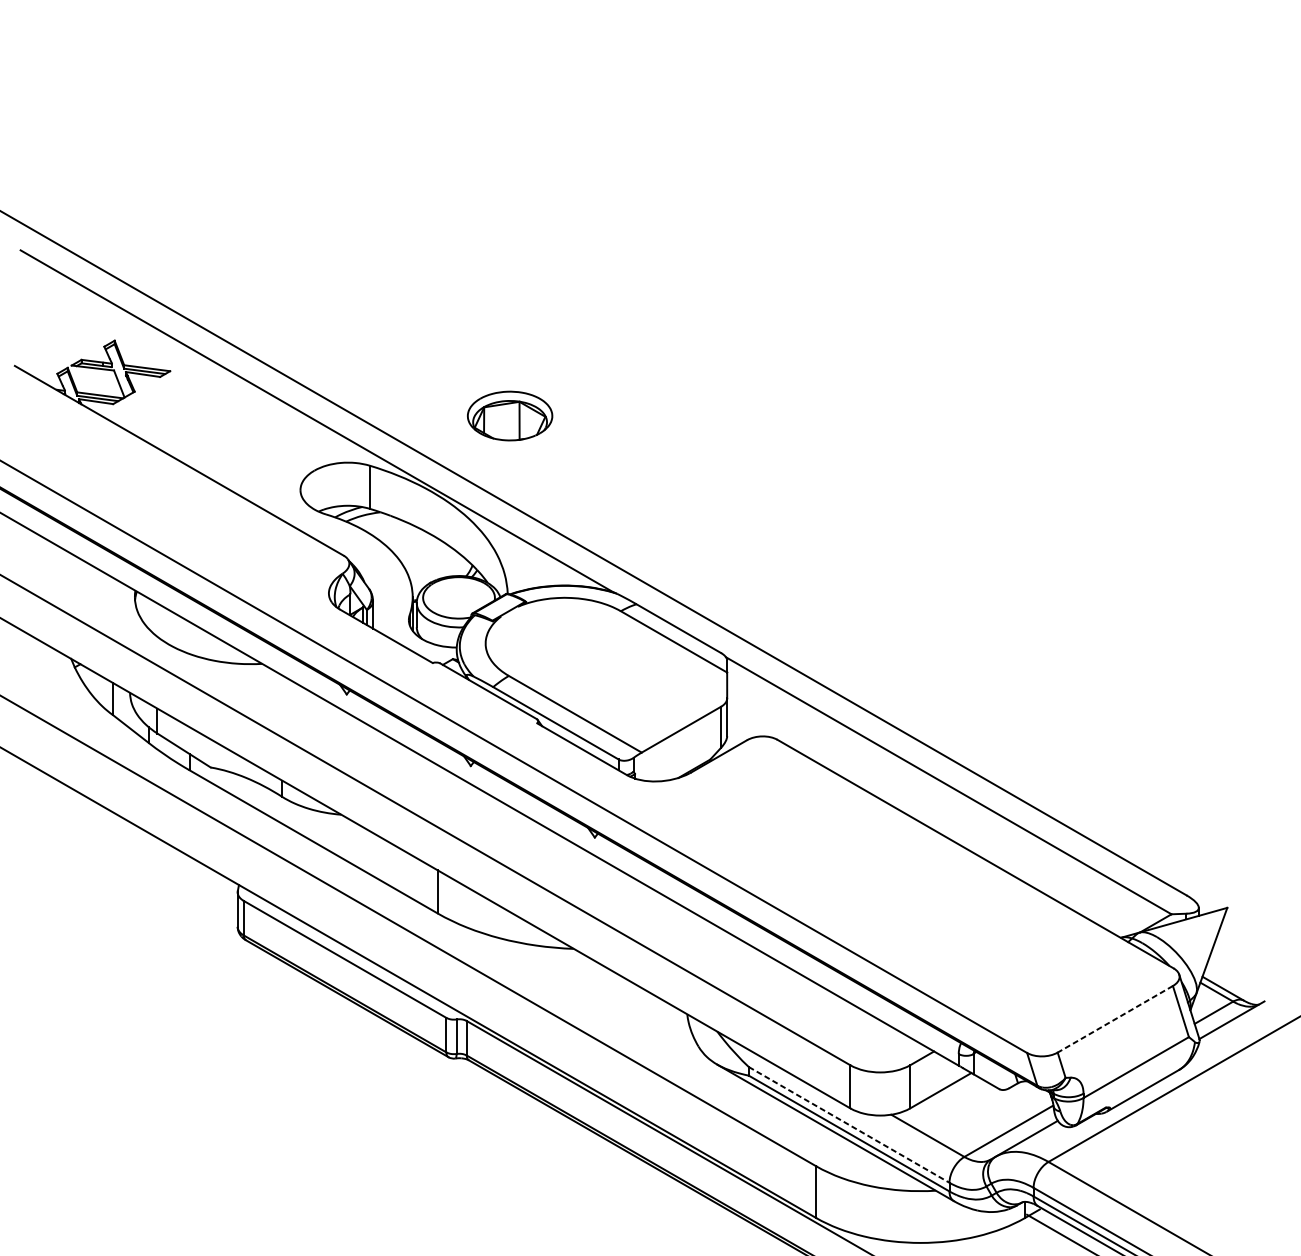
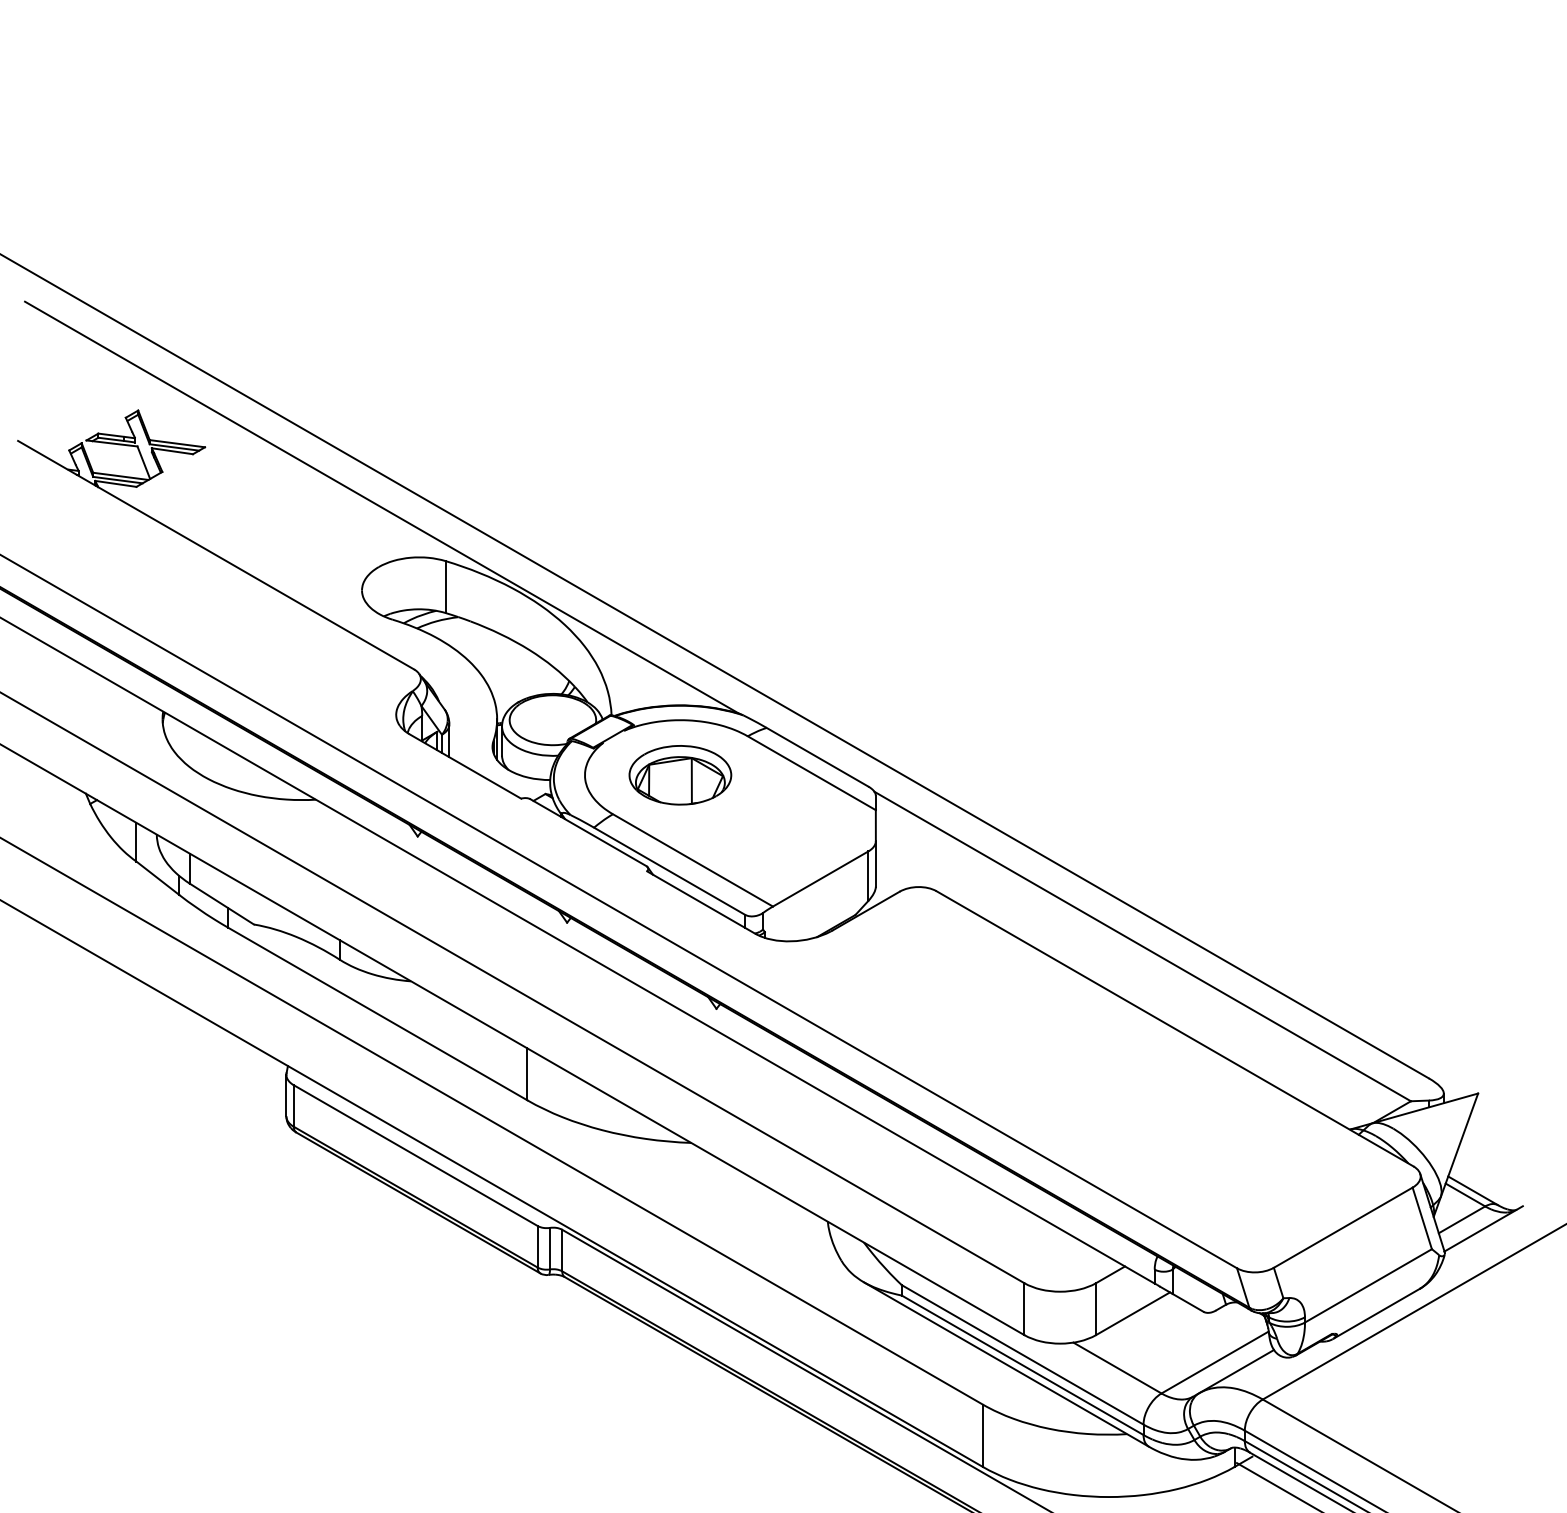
part: (510, 416) -> (680, 775), moved
line: (1114, 1019) -> (1342, 1227), dashed -> solid
line: (848, 1124) -> (1022, 1354), dashed -> solid

